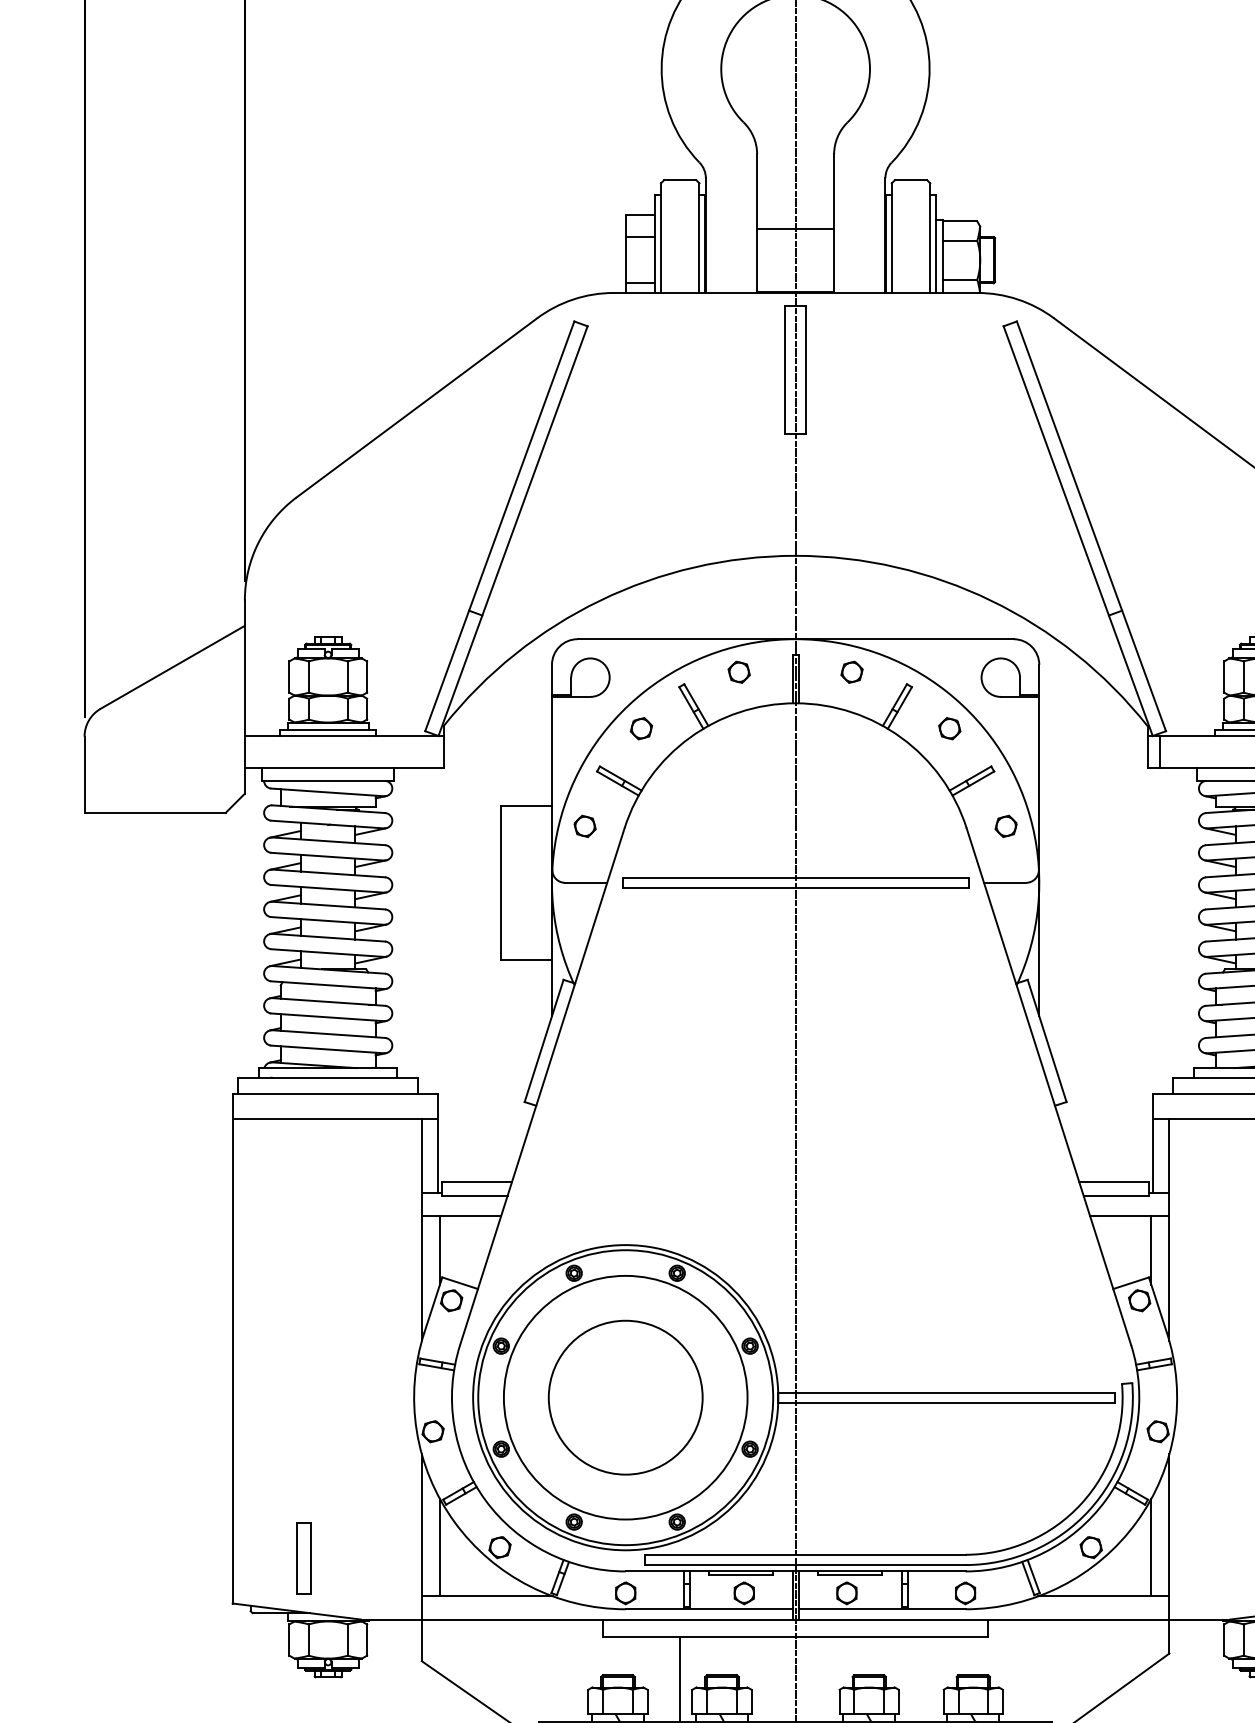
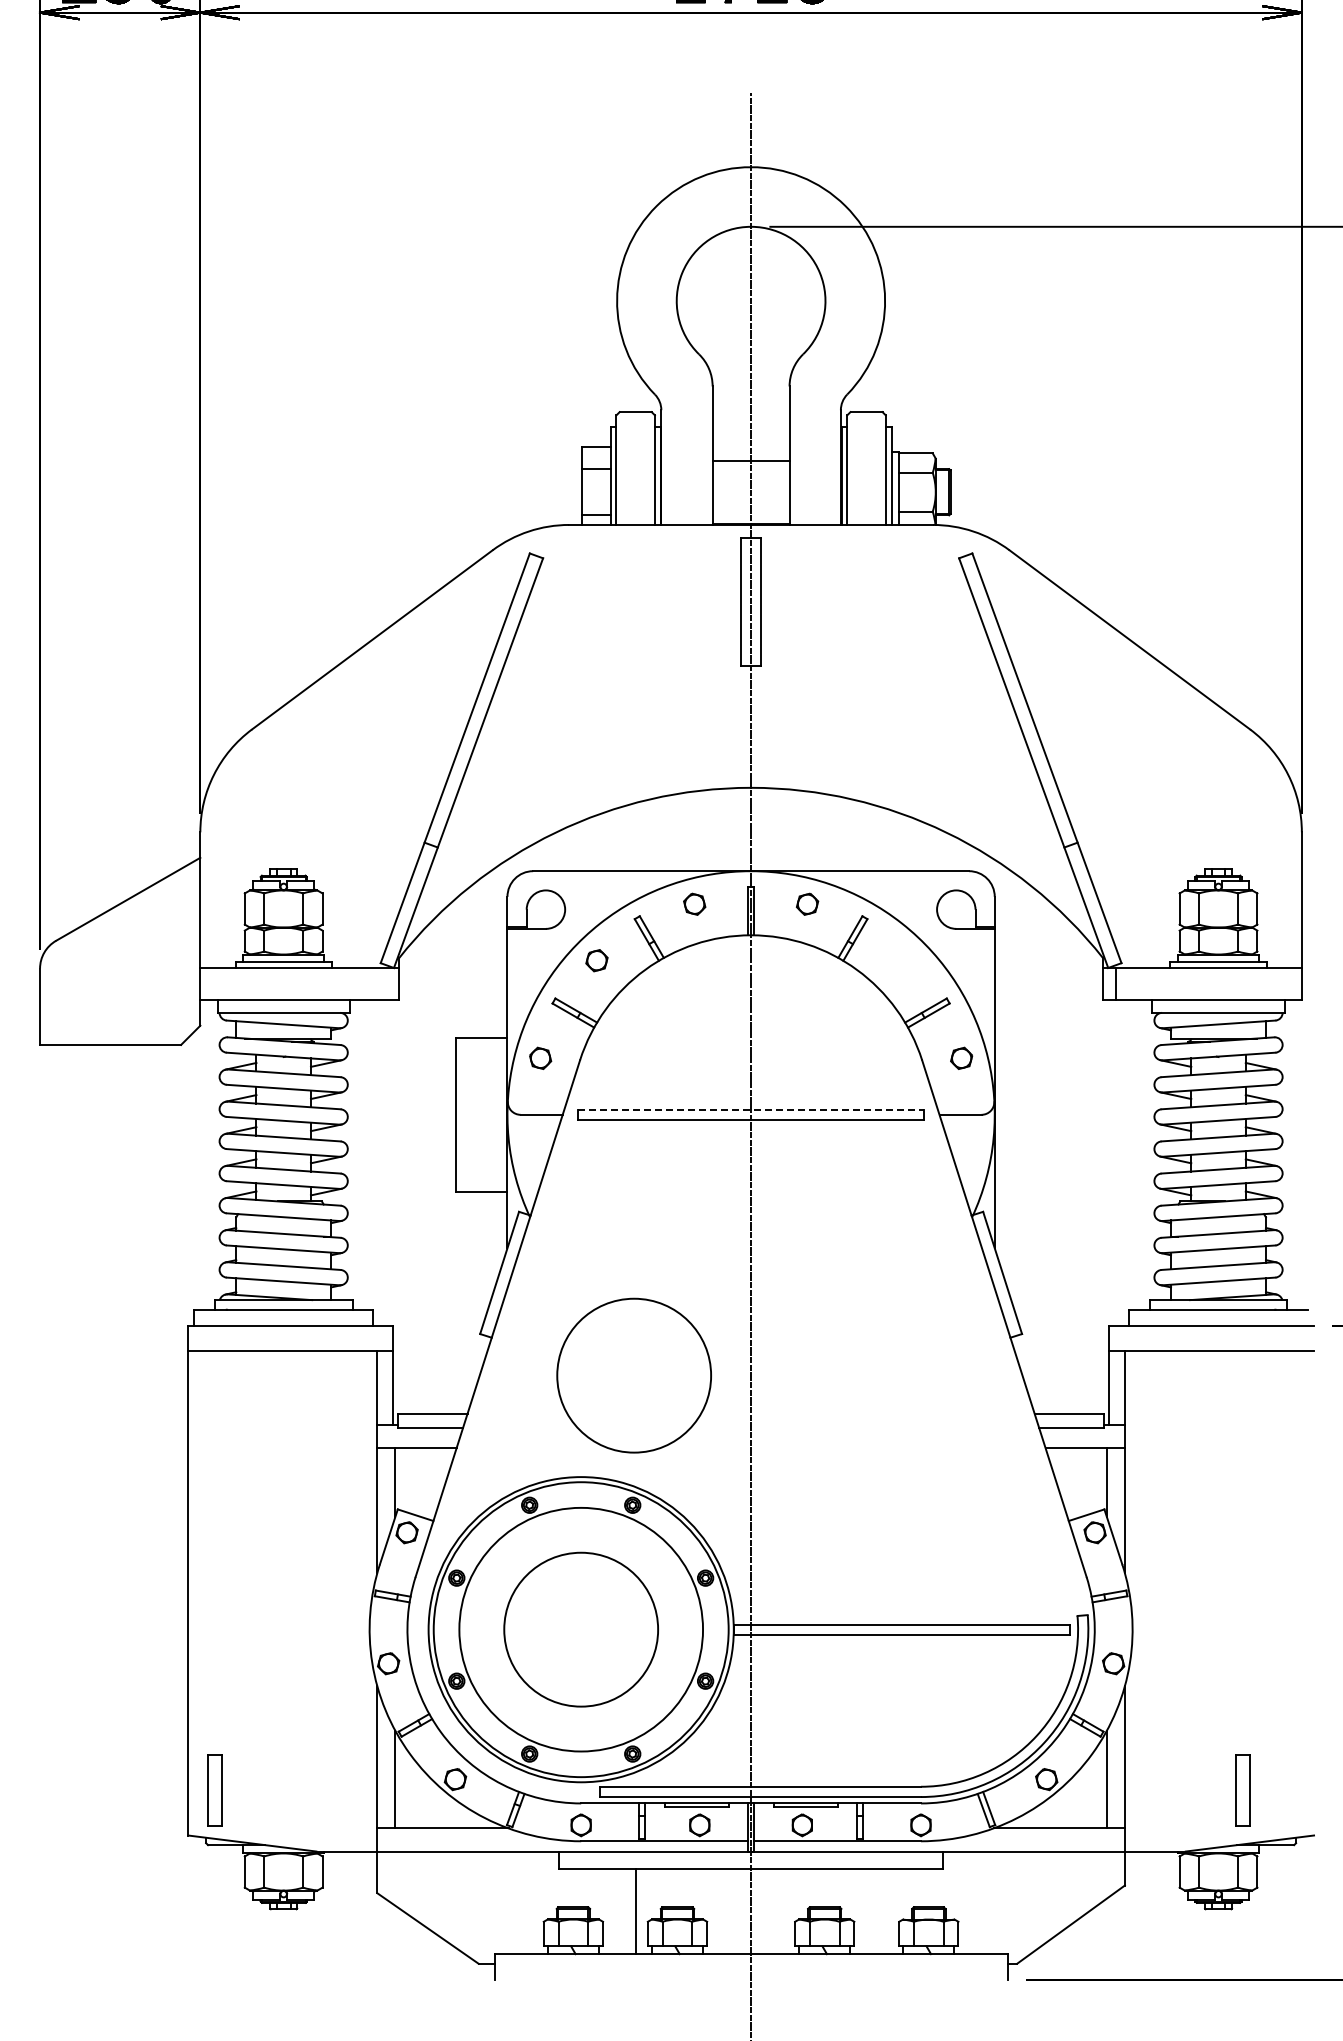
part: (949, 728) -> (904, 960), removed
line: (796, 877) -> (751, 1109), solid -> dashed
circle: (678, 1143) -> (633, 1375), added
part: (303, 1558) -> (214, 1790), moved

